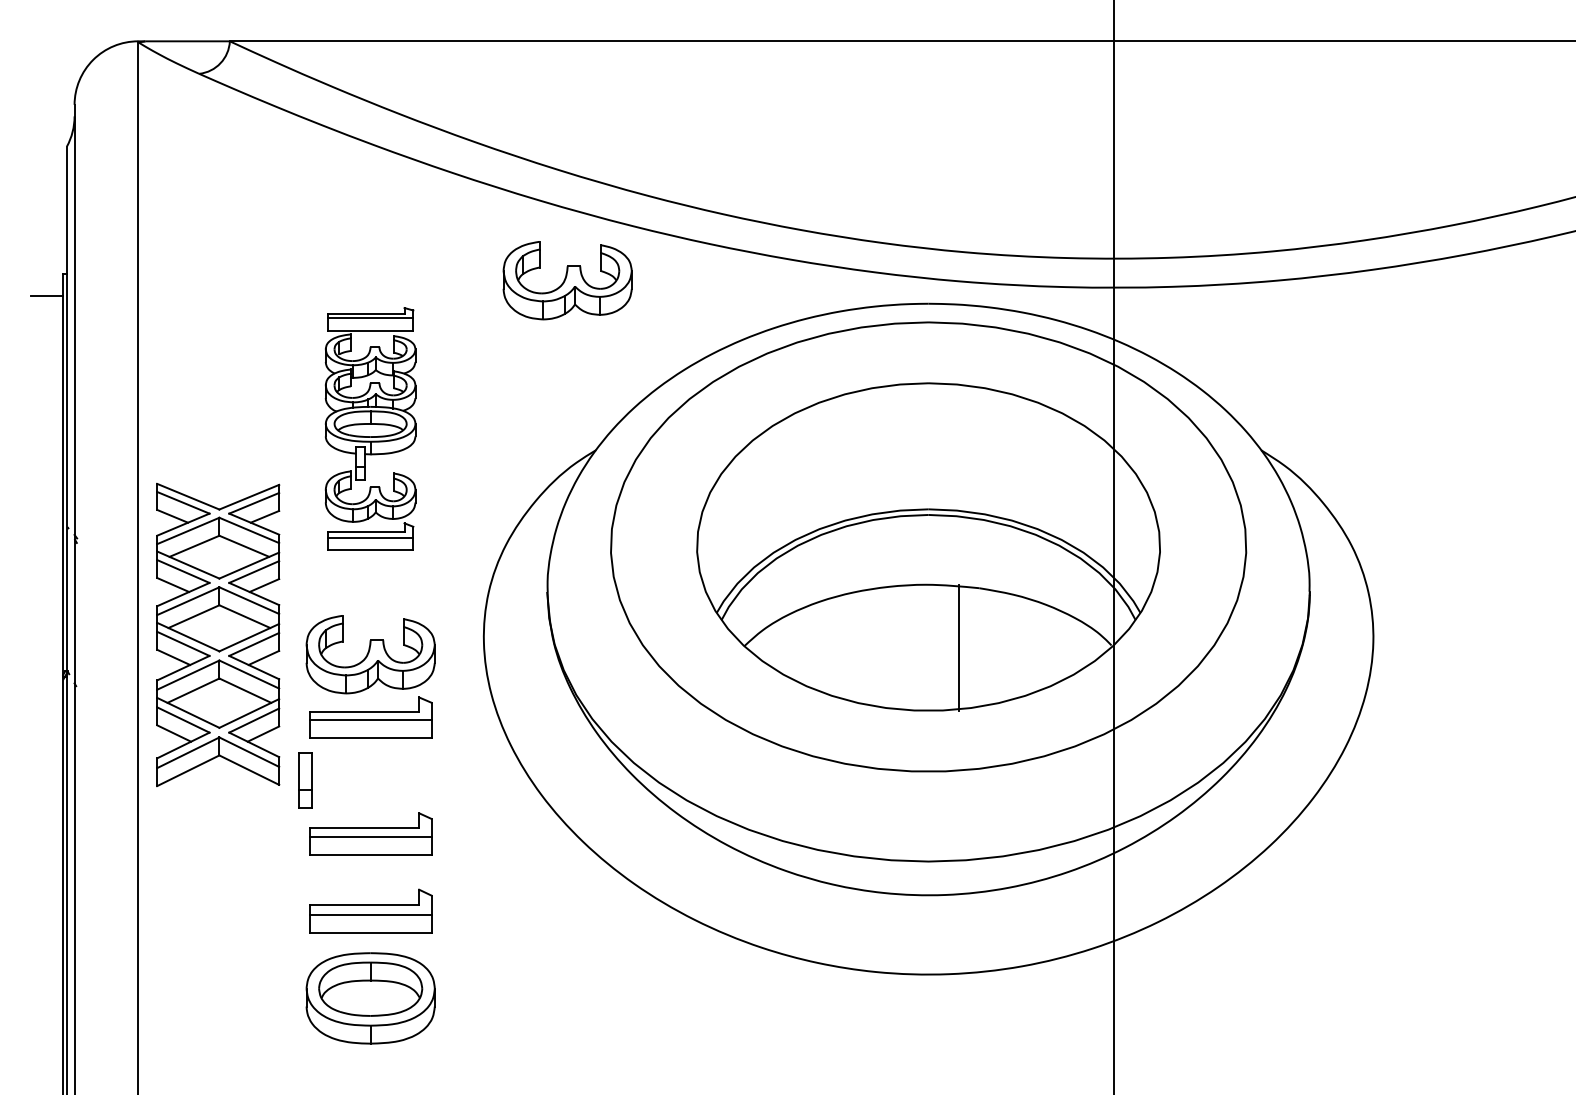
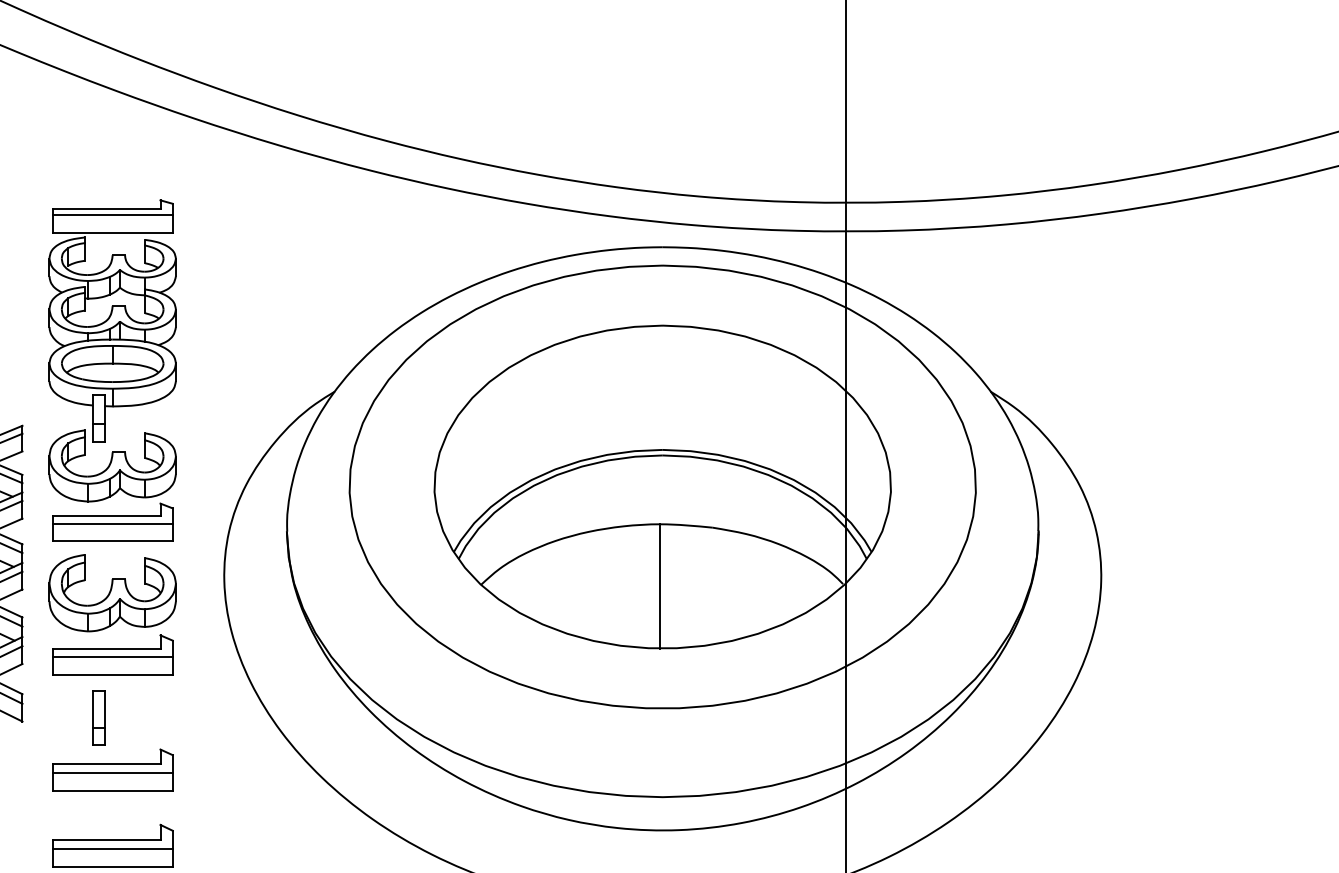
part: (567, 280) -> (306, 224), removed
part: (370, 428) -> (112, 370), size x1.43
line: (959, 647) -> (660, 586), moved
part: (305, 780) -> (98, 718), moved

